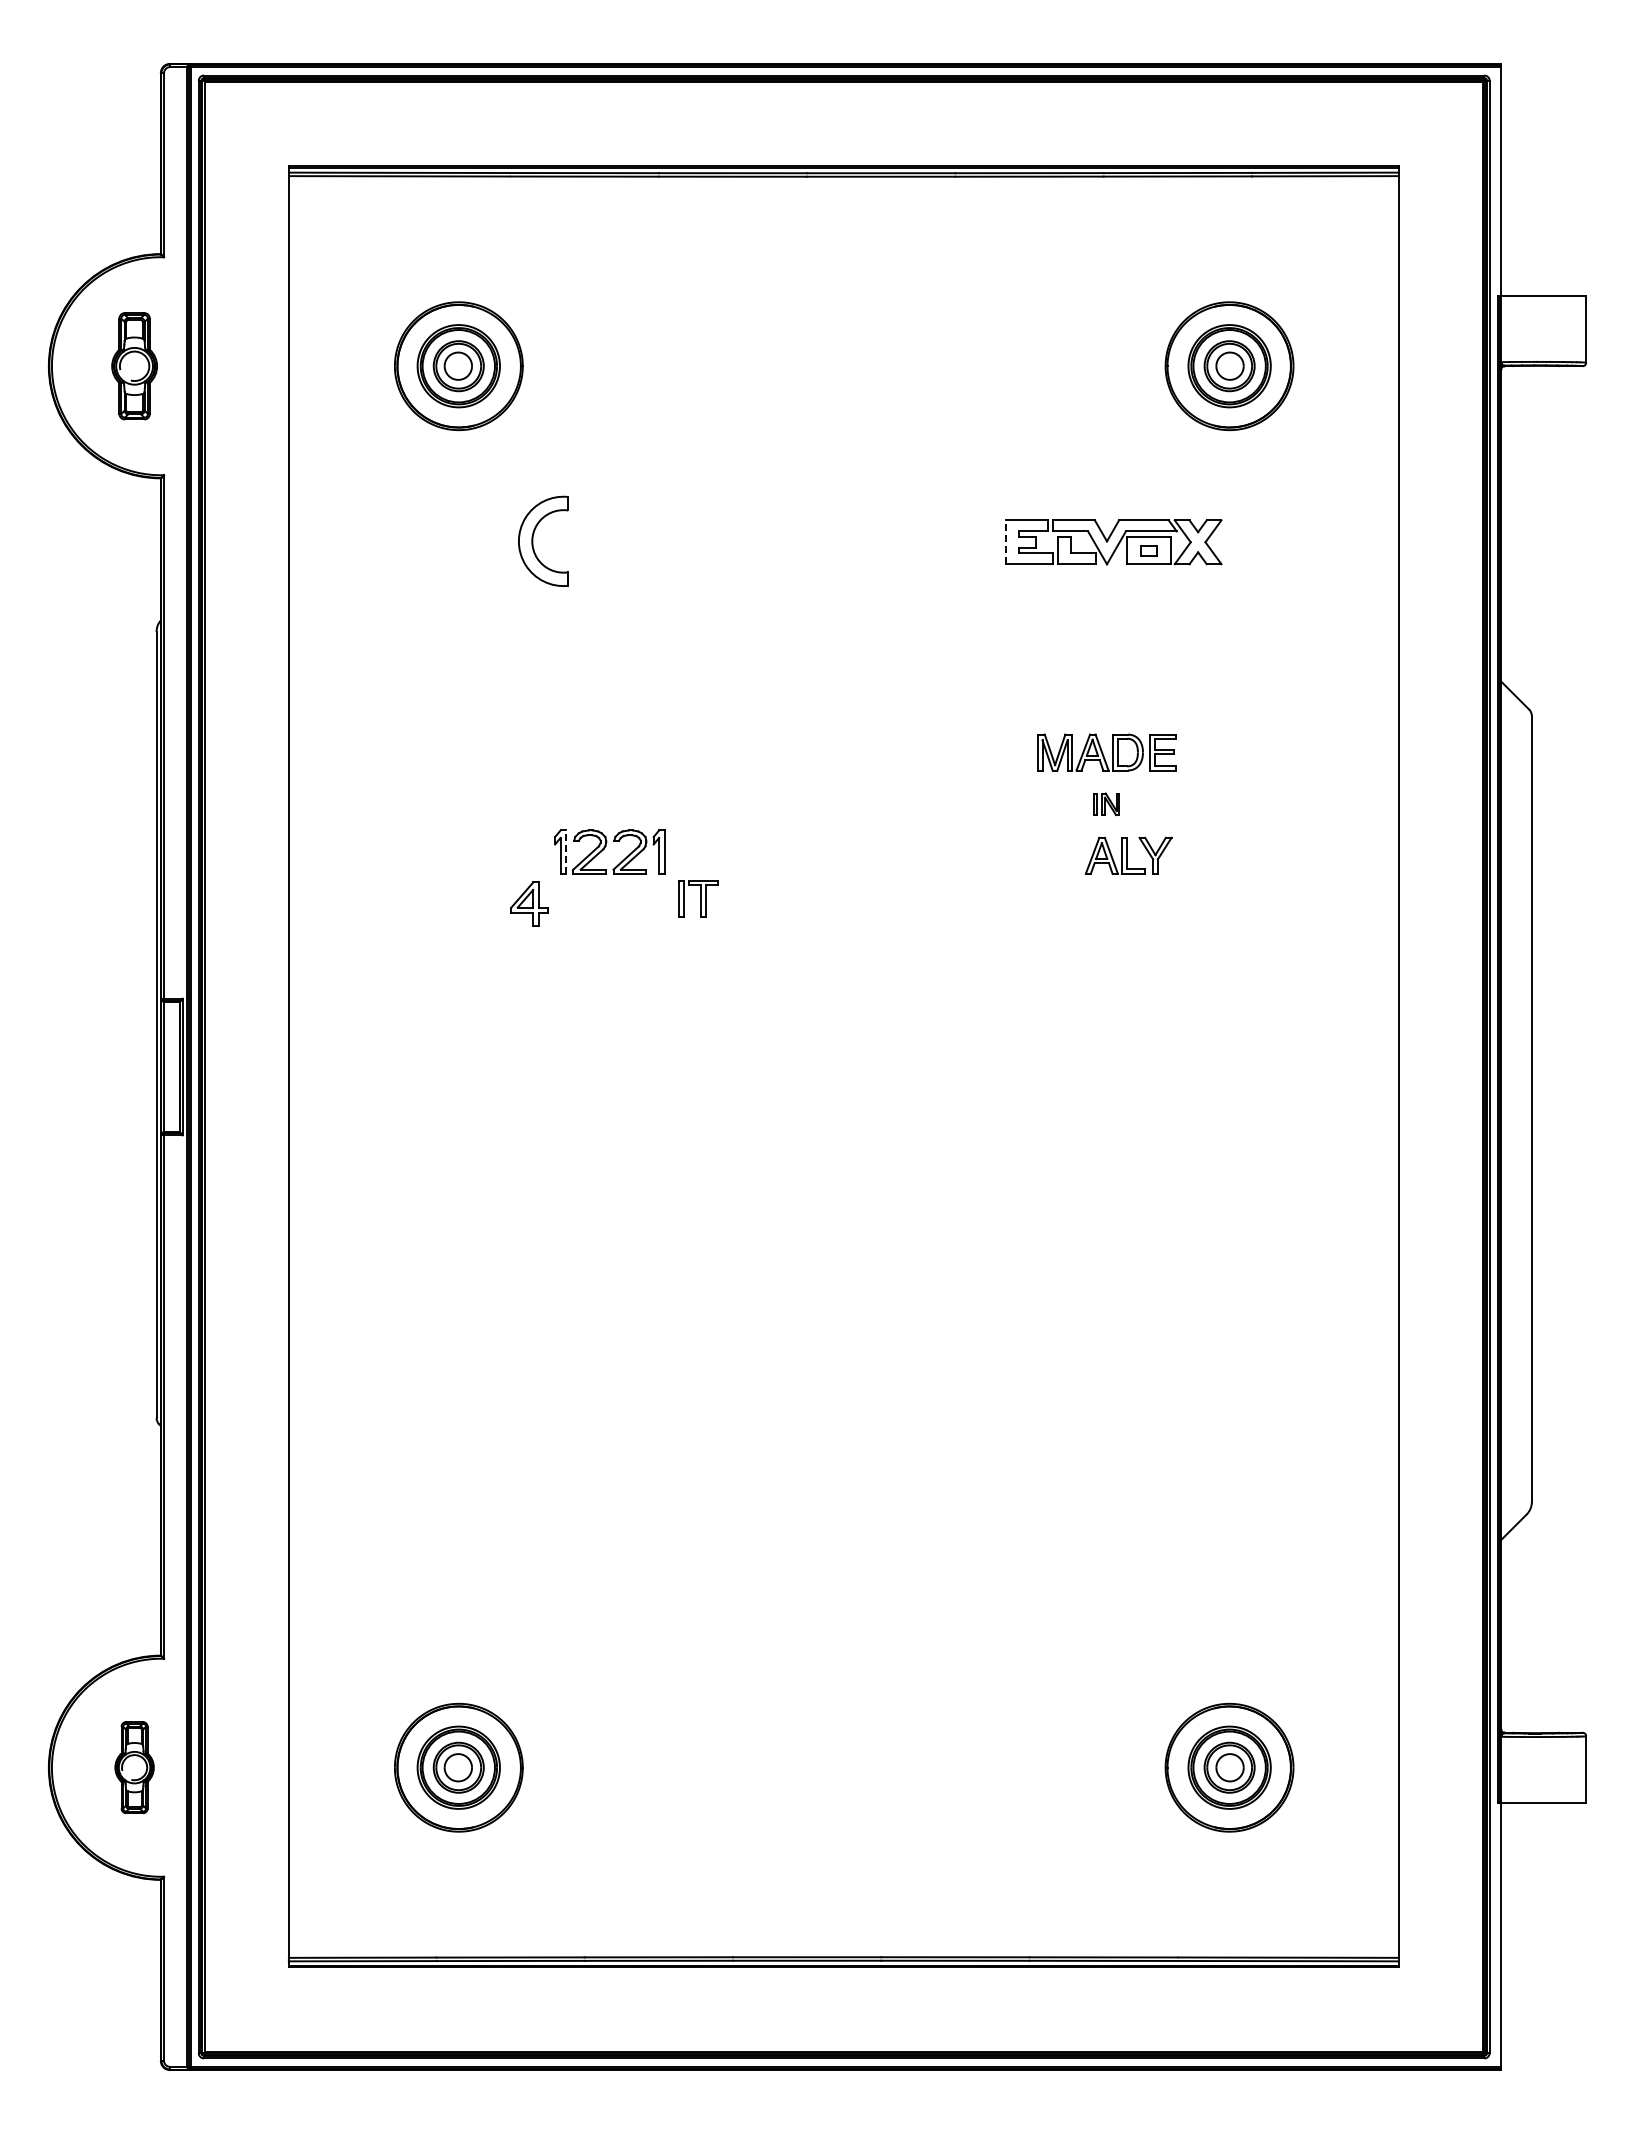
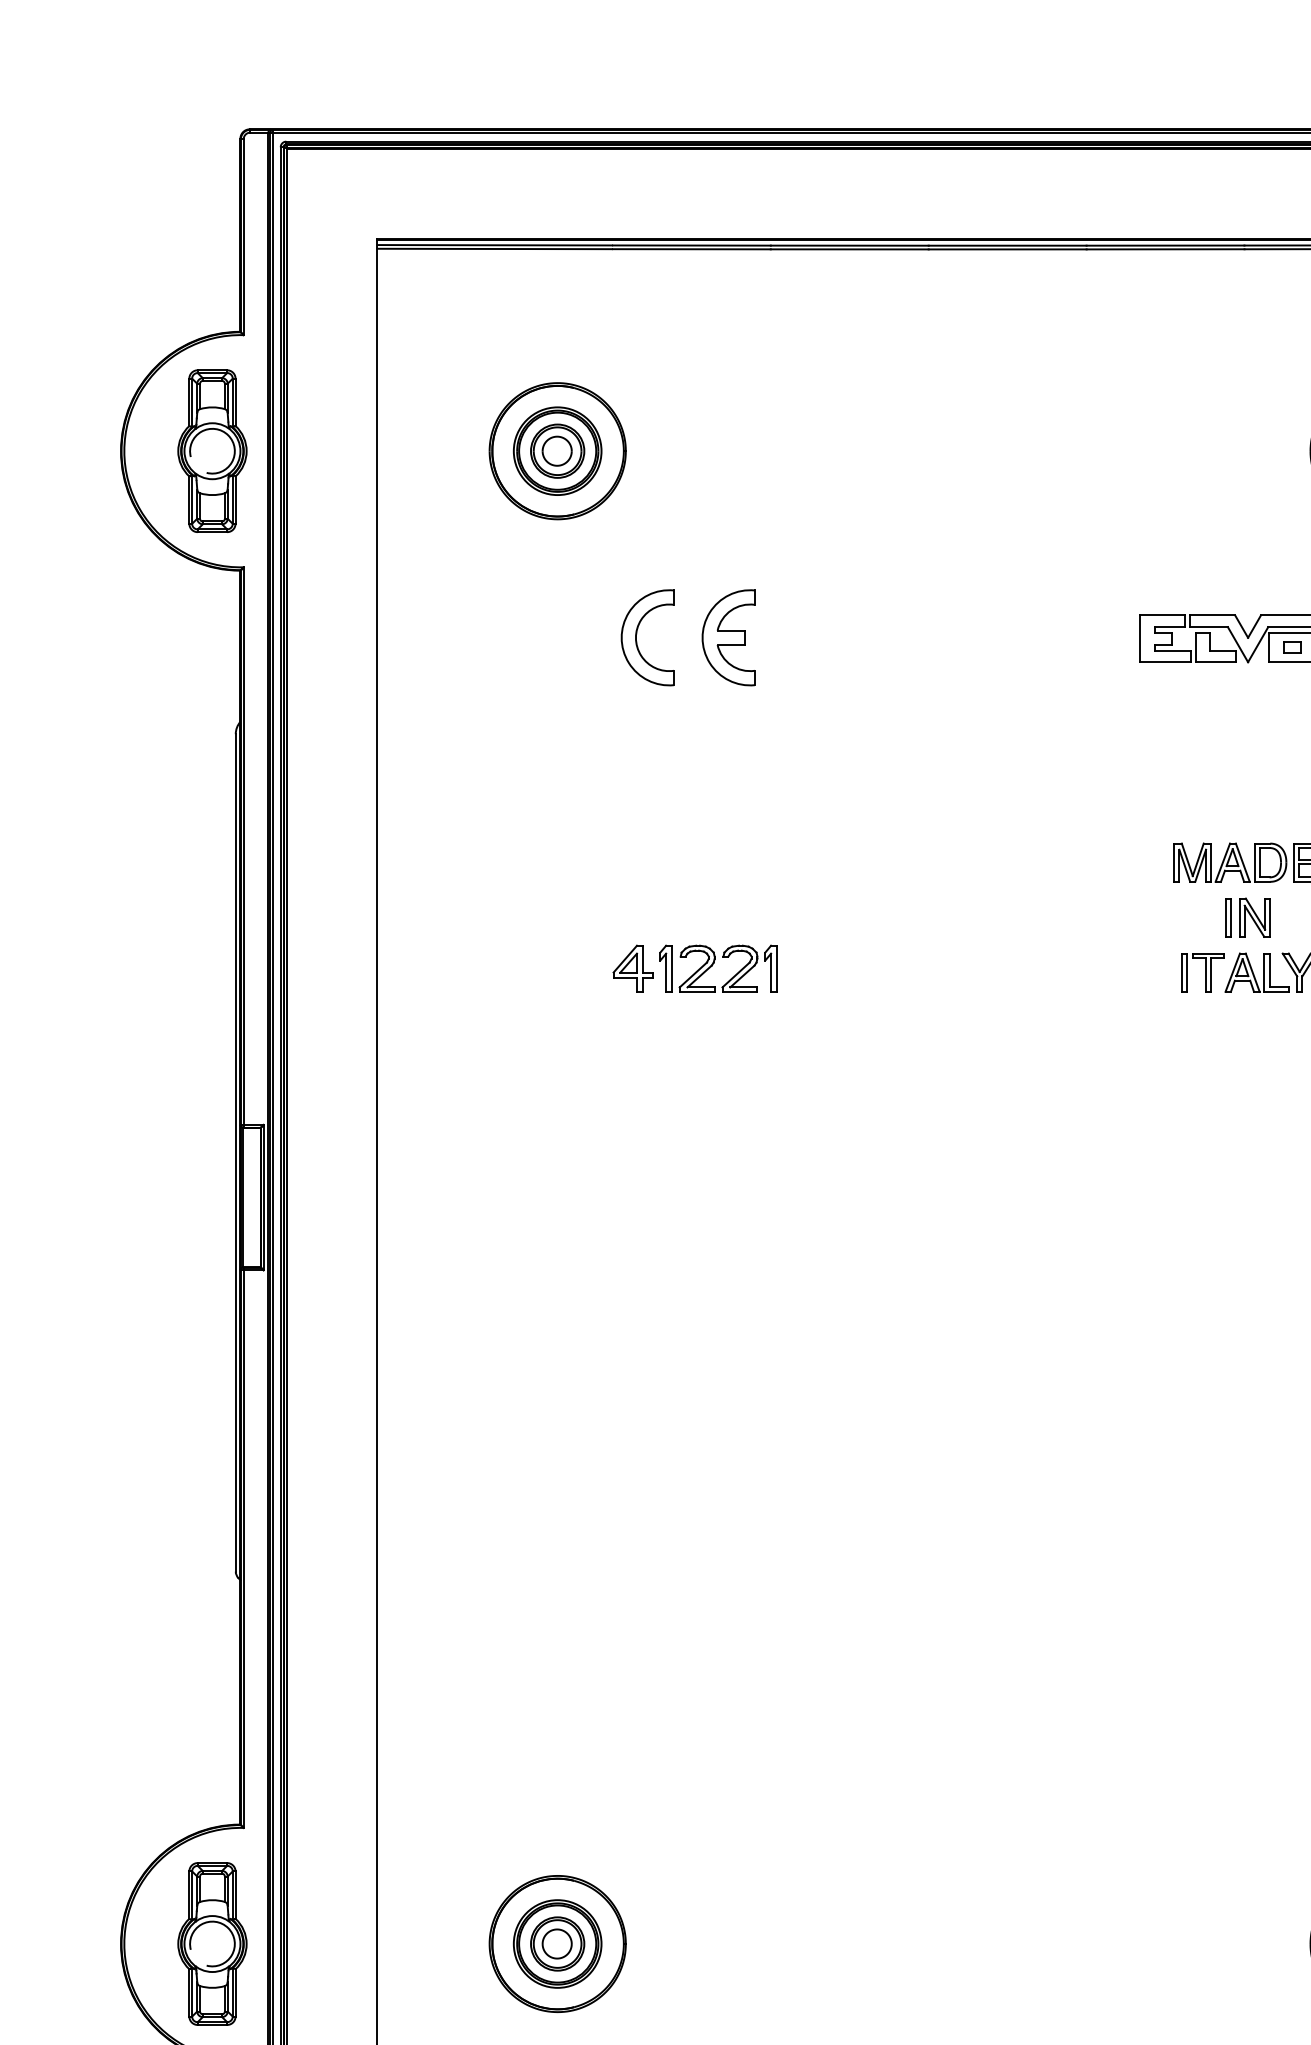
part: (134, 366) -> (212, 451), size x1.43
part: (619, 540) -> (728, 636), added
line: (1005, 542) -> (1139, 638), dashed -> solid
part: (1106, 804) -> (1247, 918), size x1.67
line: (566, 852) -> (672, 969), dashed -> solid
part: (698, 898) -> (1202, 972), moved
part: (529, 903) -> (632, 968), moved
part: (134, 1767) -> (212, 1943), size x1.67

